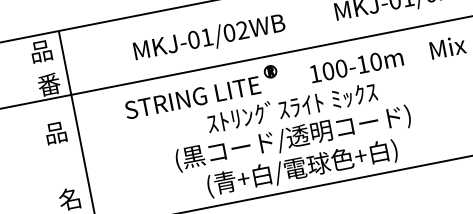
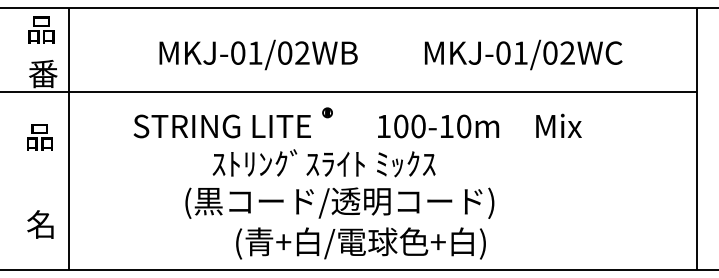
part: (270, 71) -> (327, 112), size x0.6
text: (291, 107) -> (323, 163), moved
text: (302, 168) -> (360, 243), moved

